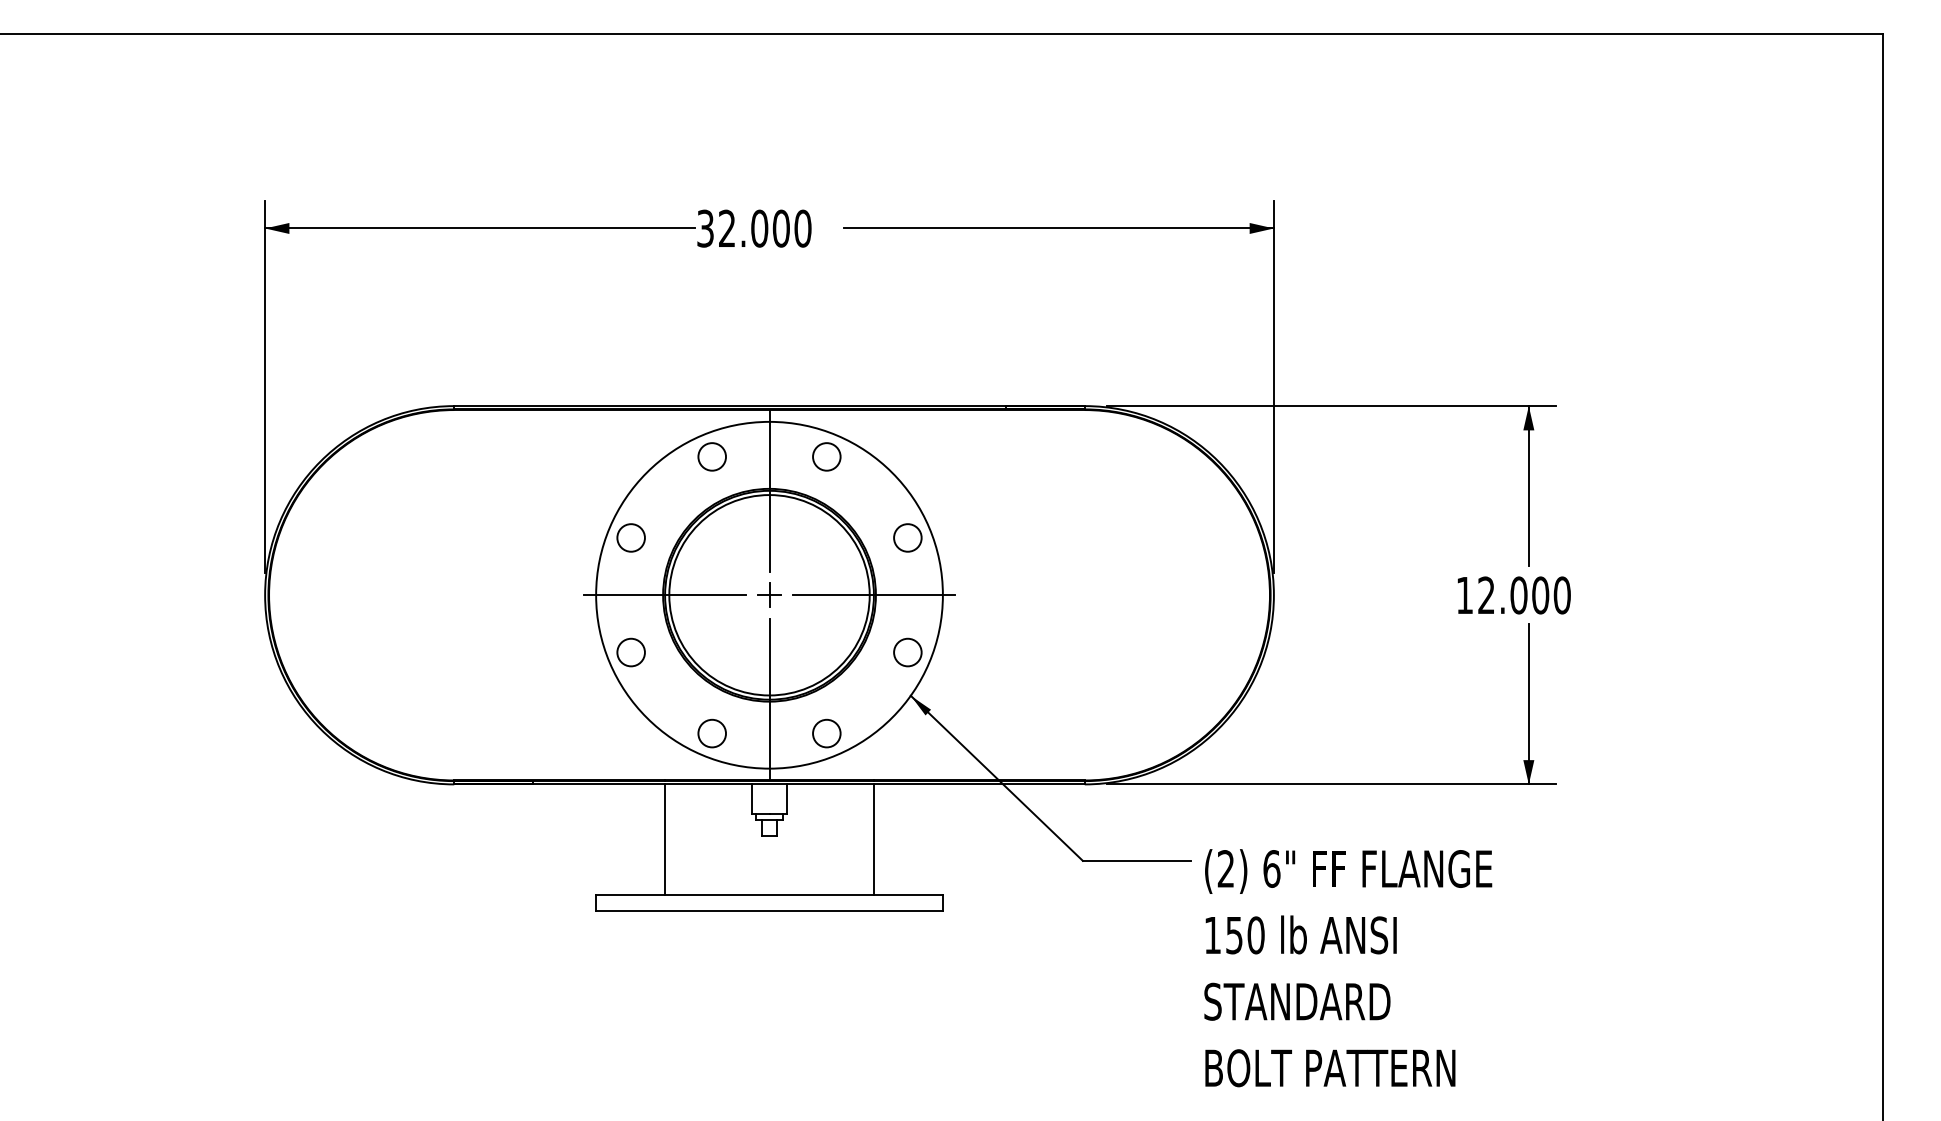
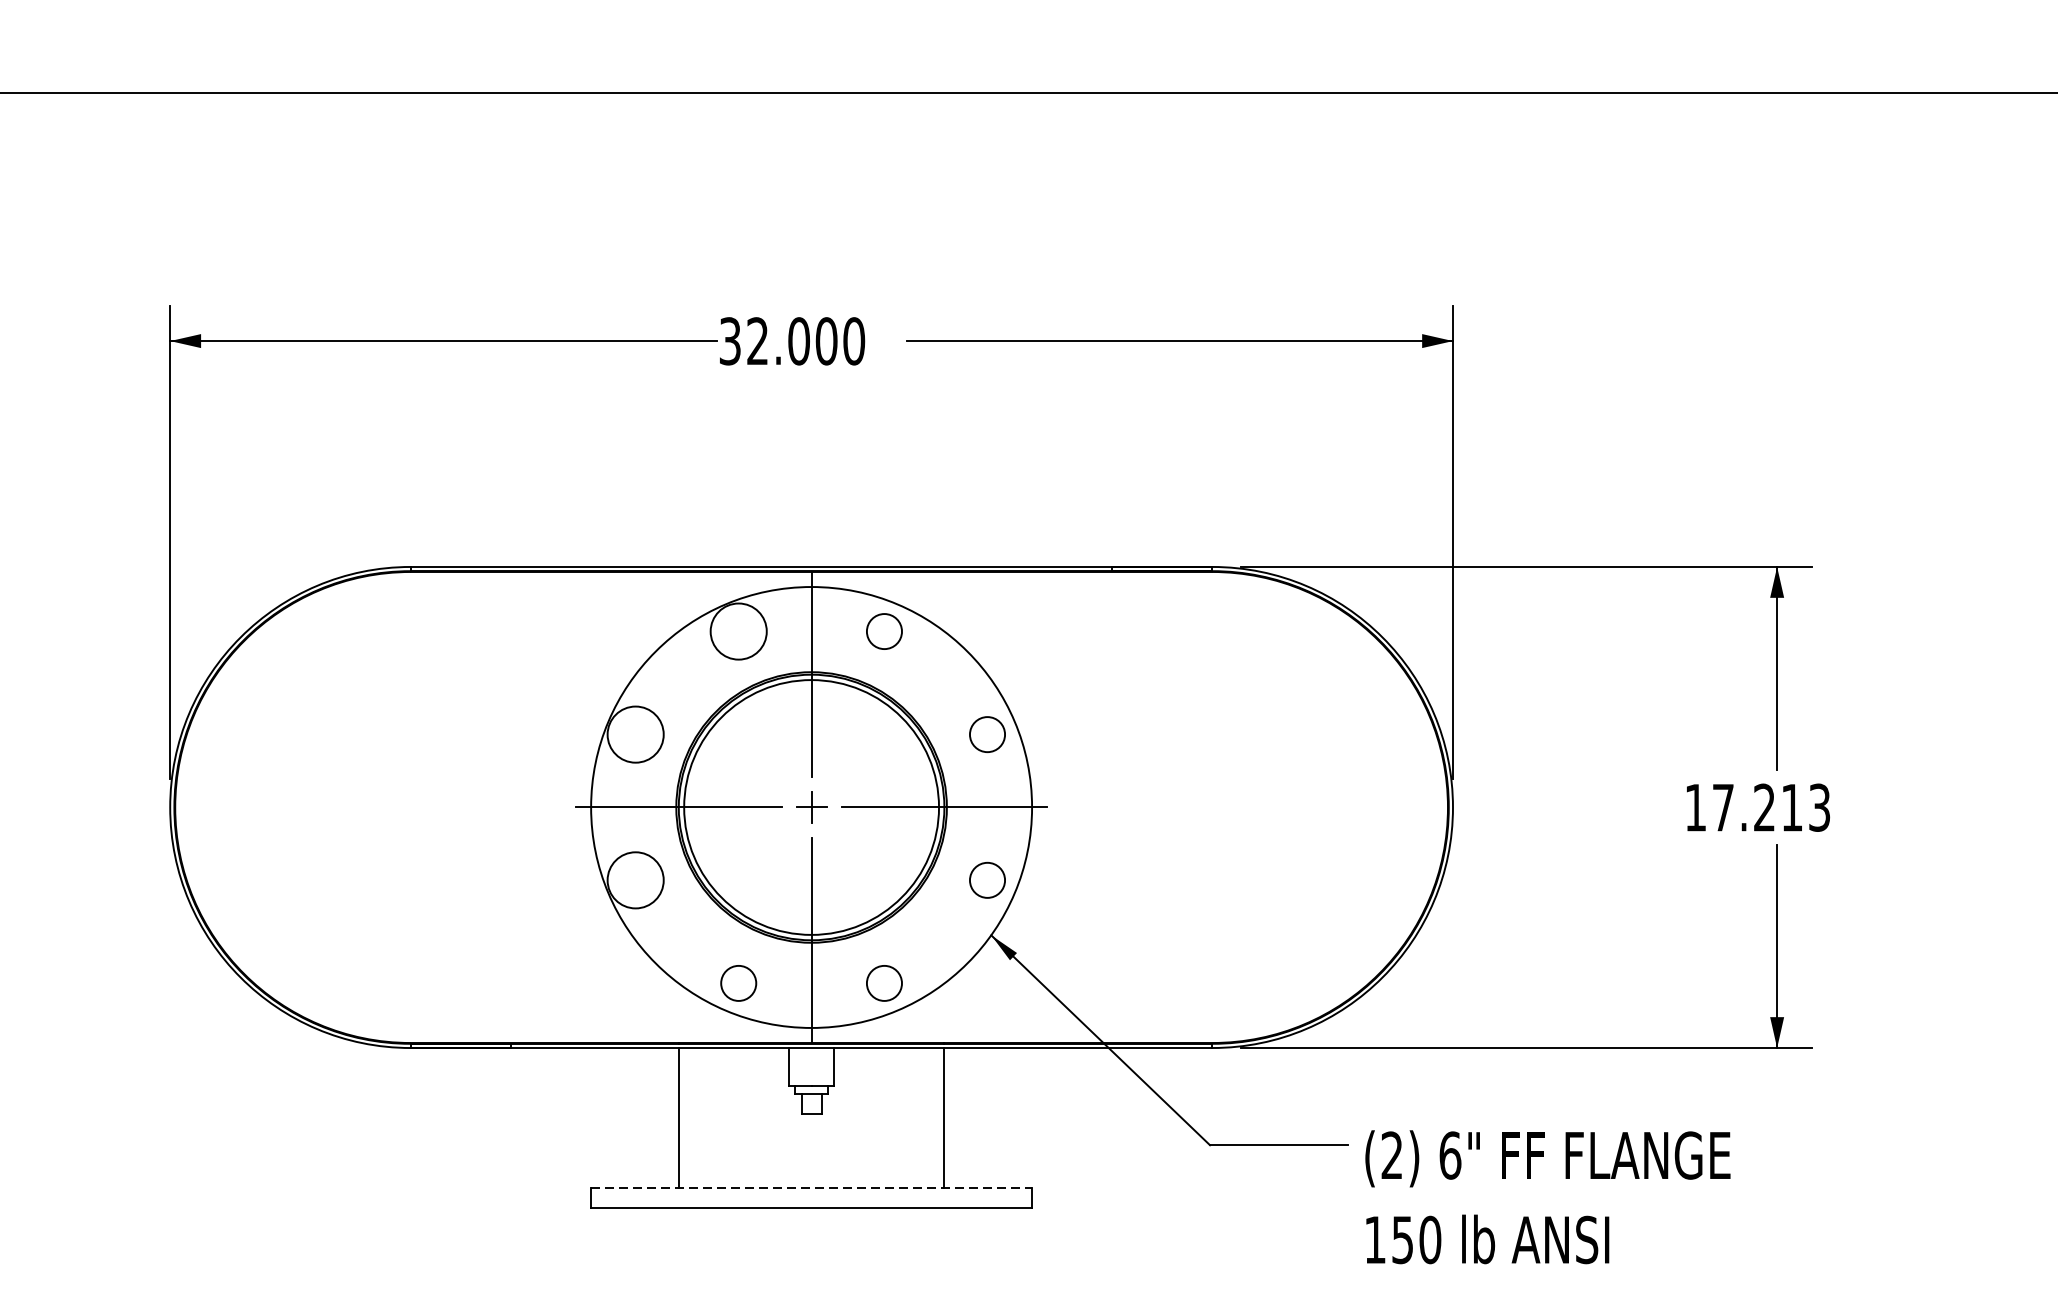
circle: (712, 456) -> (739, 631), size x1.6
circle: (630, 537) -> (634, 734), size x1.6
text: (1524, 595) -> (1771, 807), 12.000 -> 17.213
circle: (630, 652) -> (634, 880), size x1.6
line: (770, 894) -> (812, 1188), solid -> dashed

